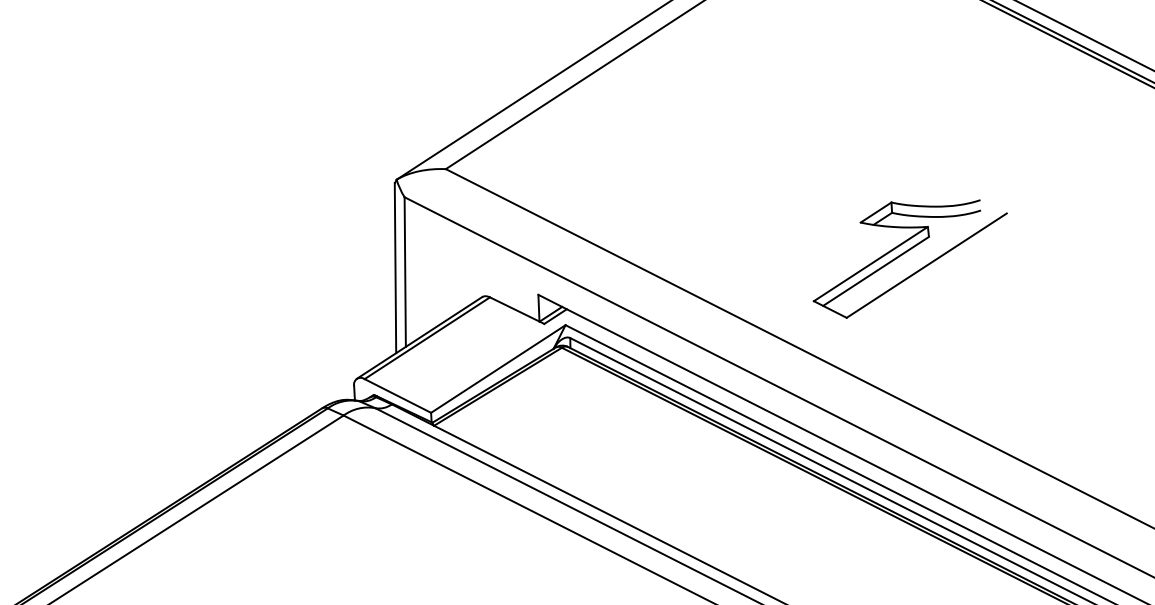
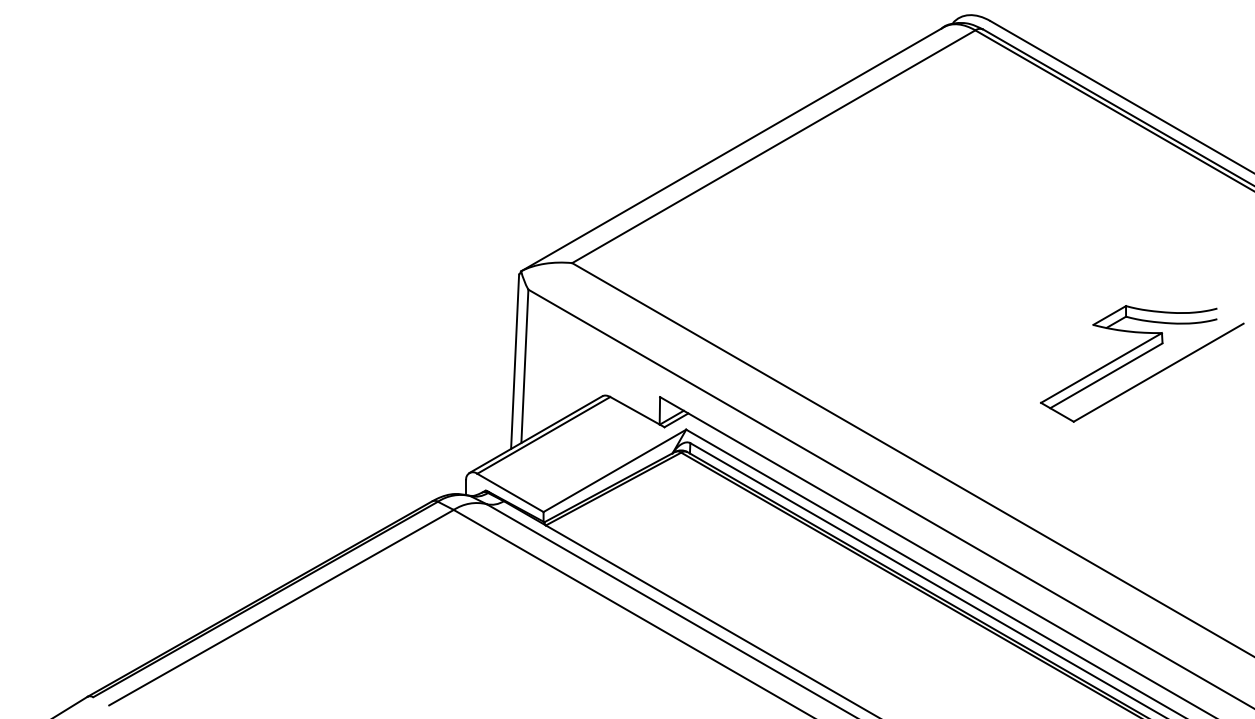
part: (908, 251) -> (1140, 357), moved

